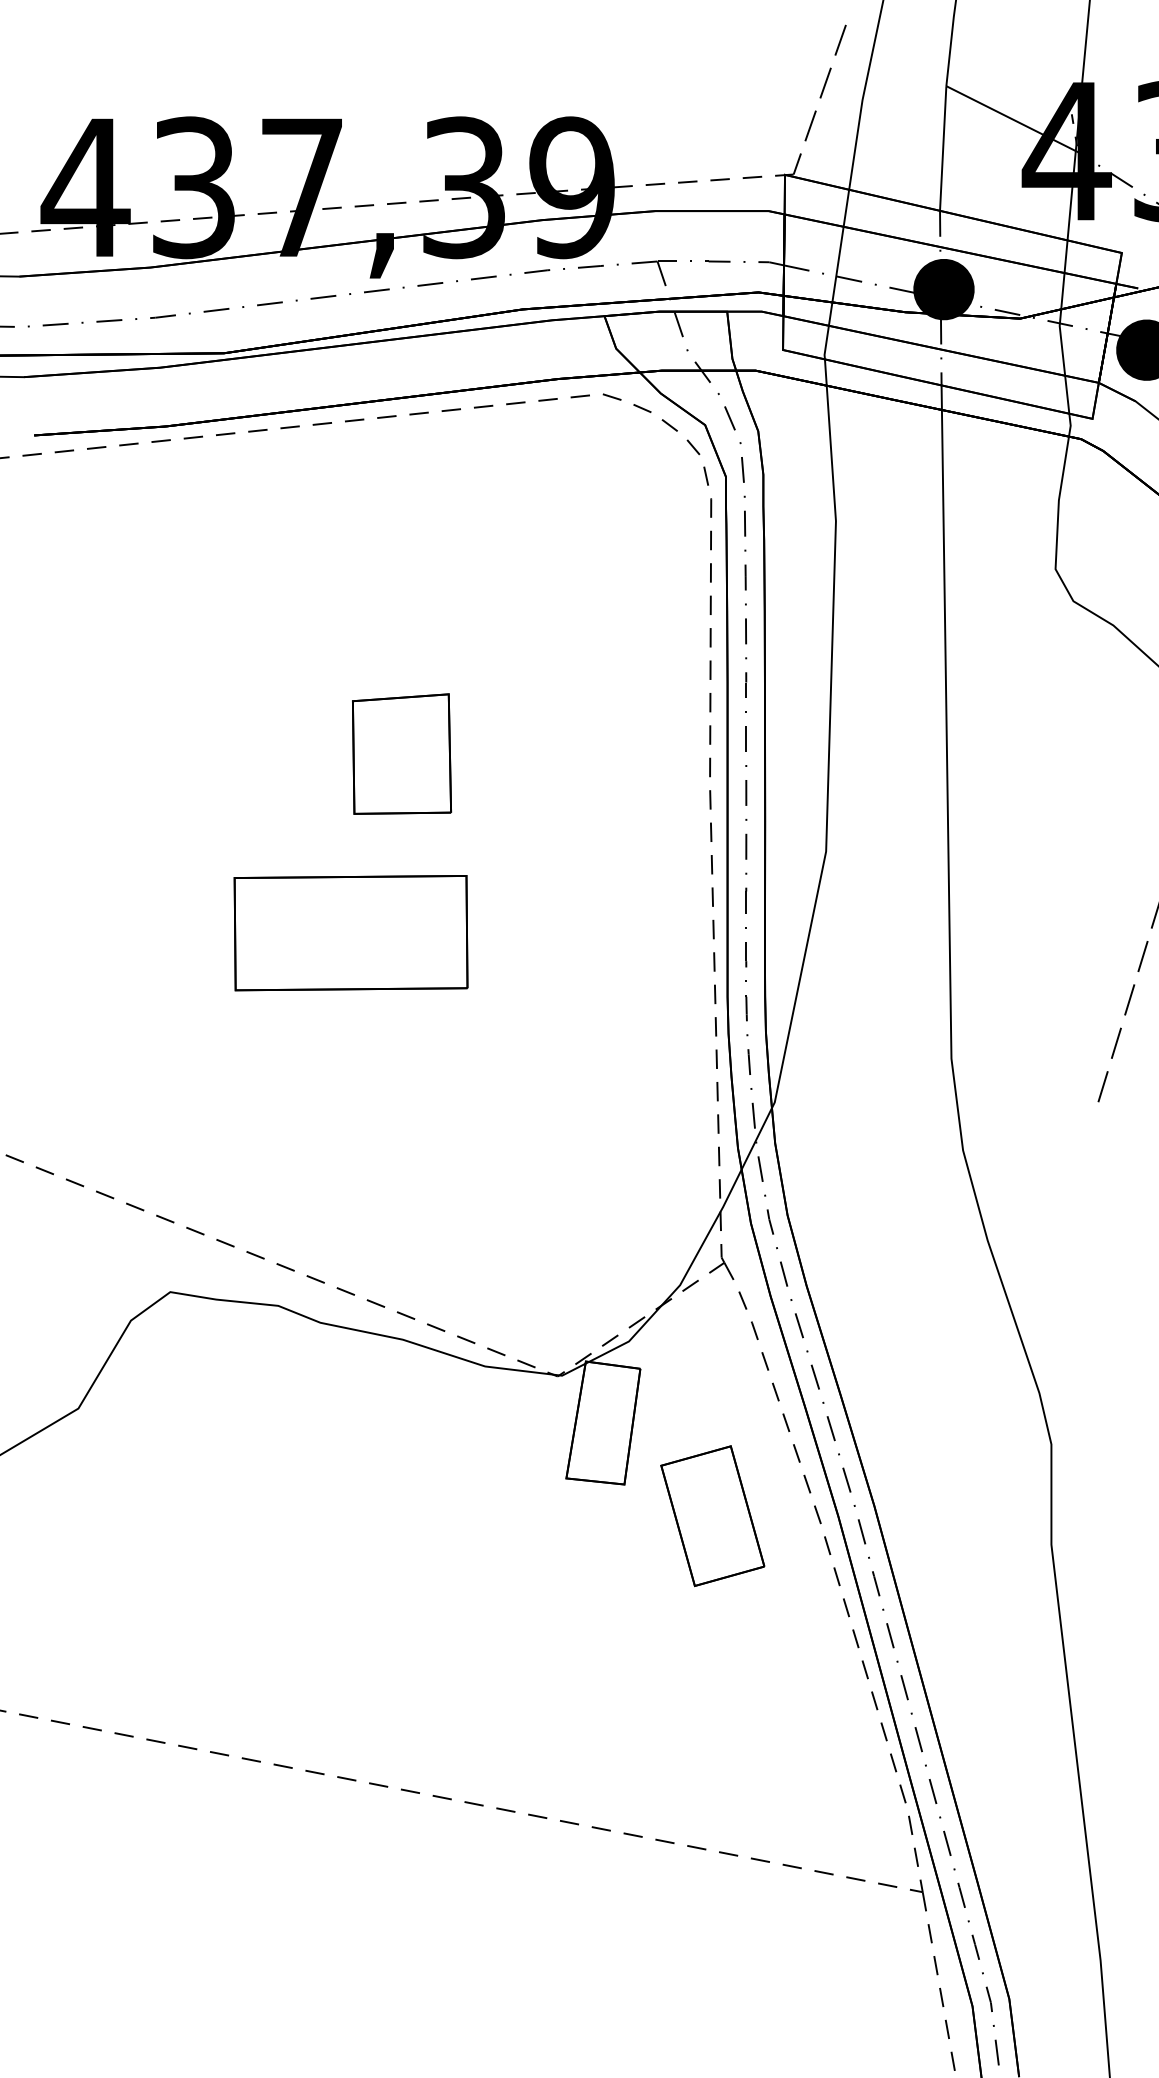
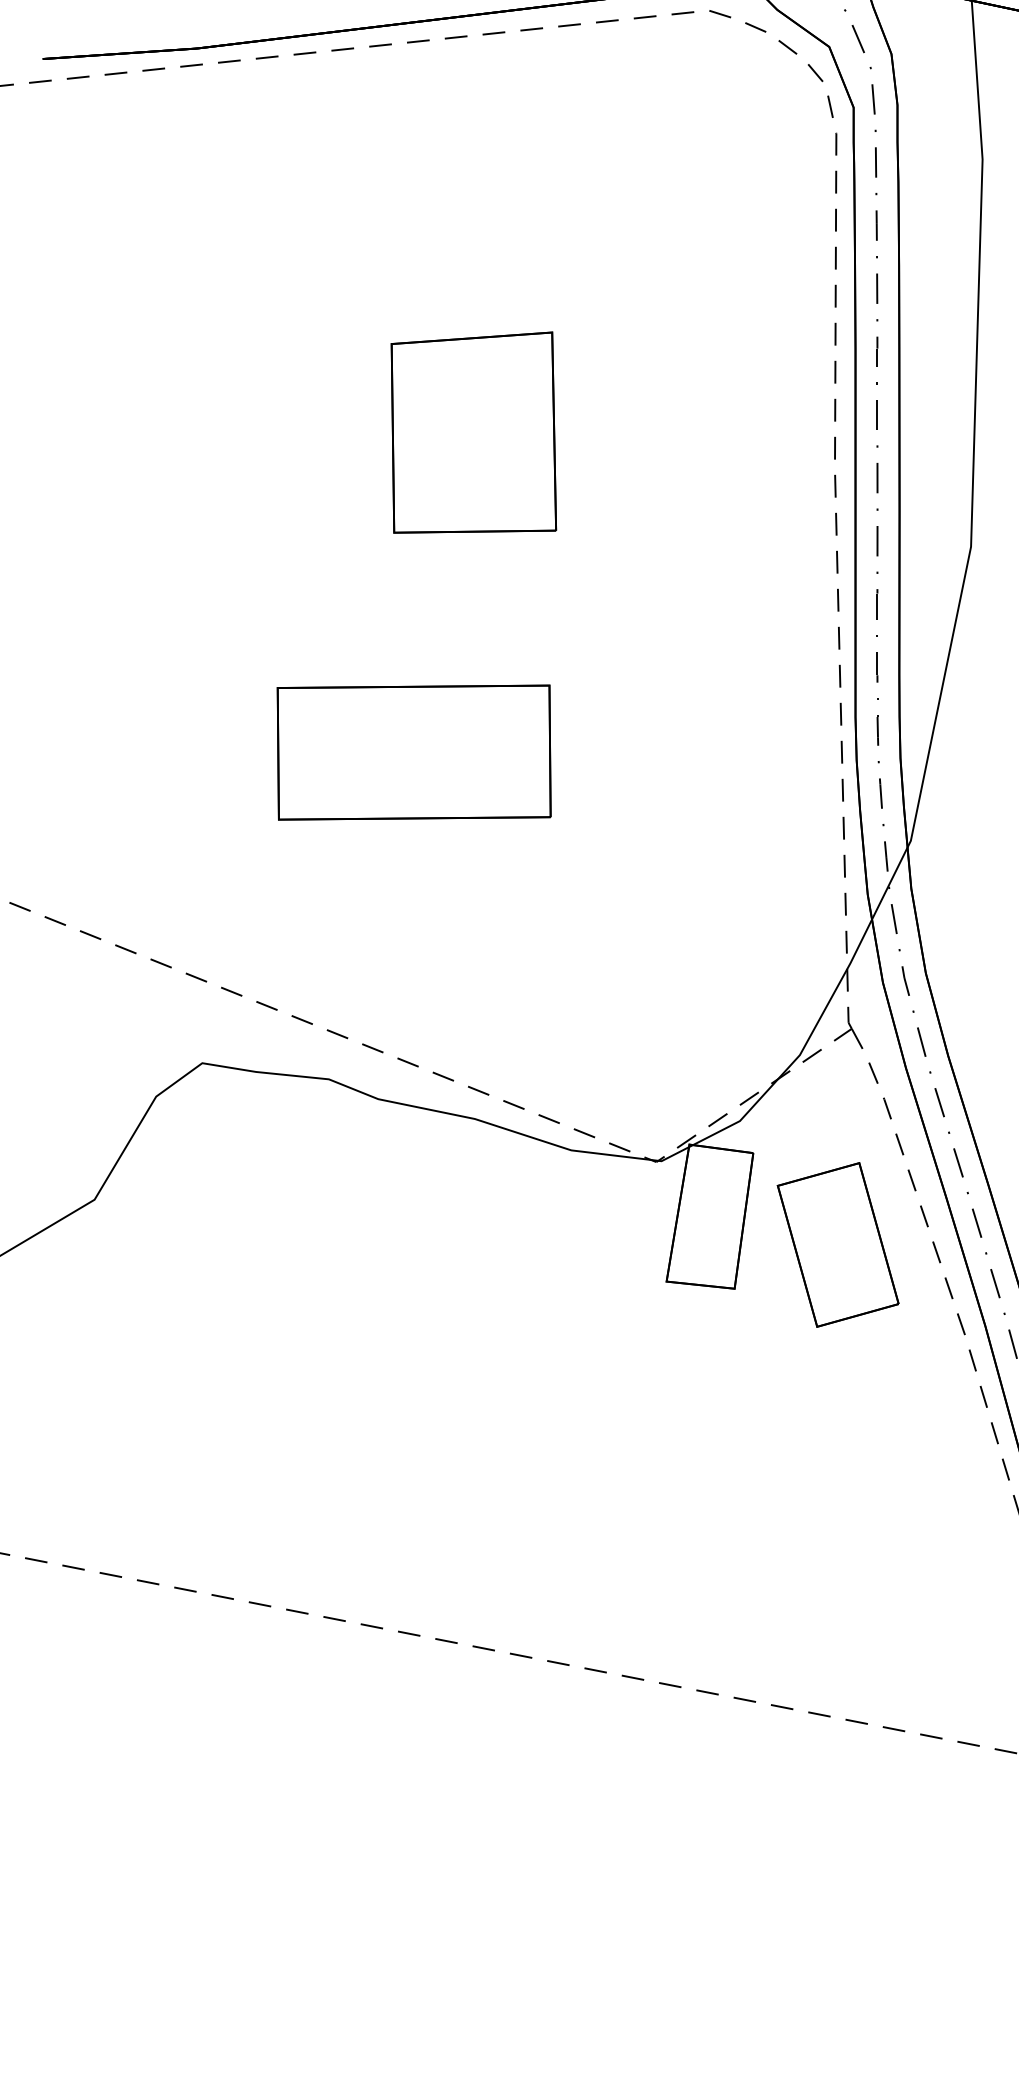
part: (401, 753) -> (473, 431), size x1.43
part: (350, 933) -> (413, 753), moved
part: (712, 1516) -> (837, 1245), moved

